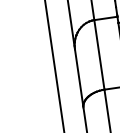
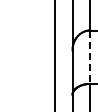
line: (99, 55) -> (90, 57), solid -> dashed

